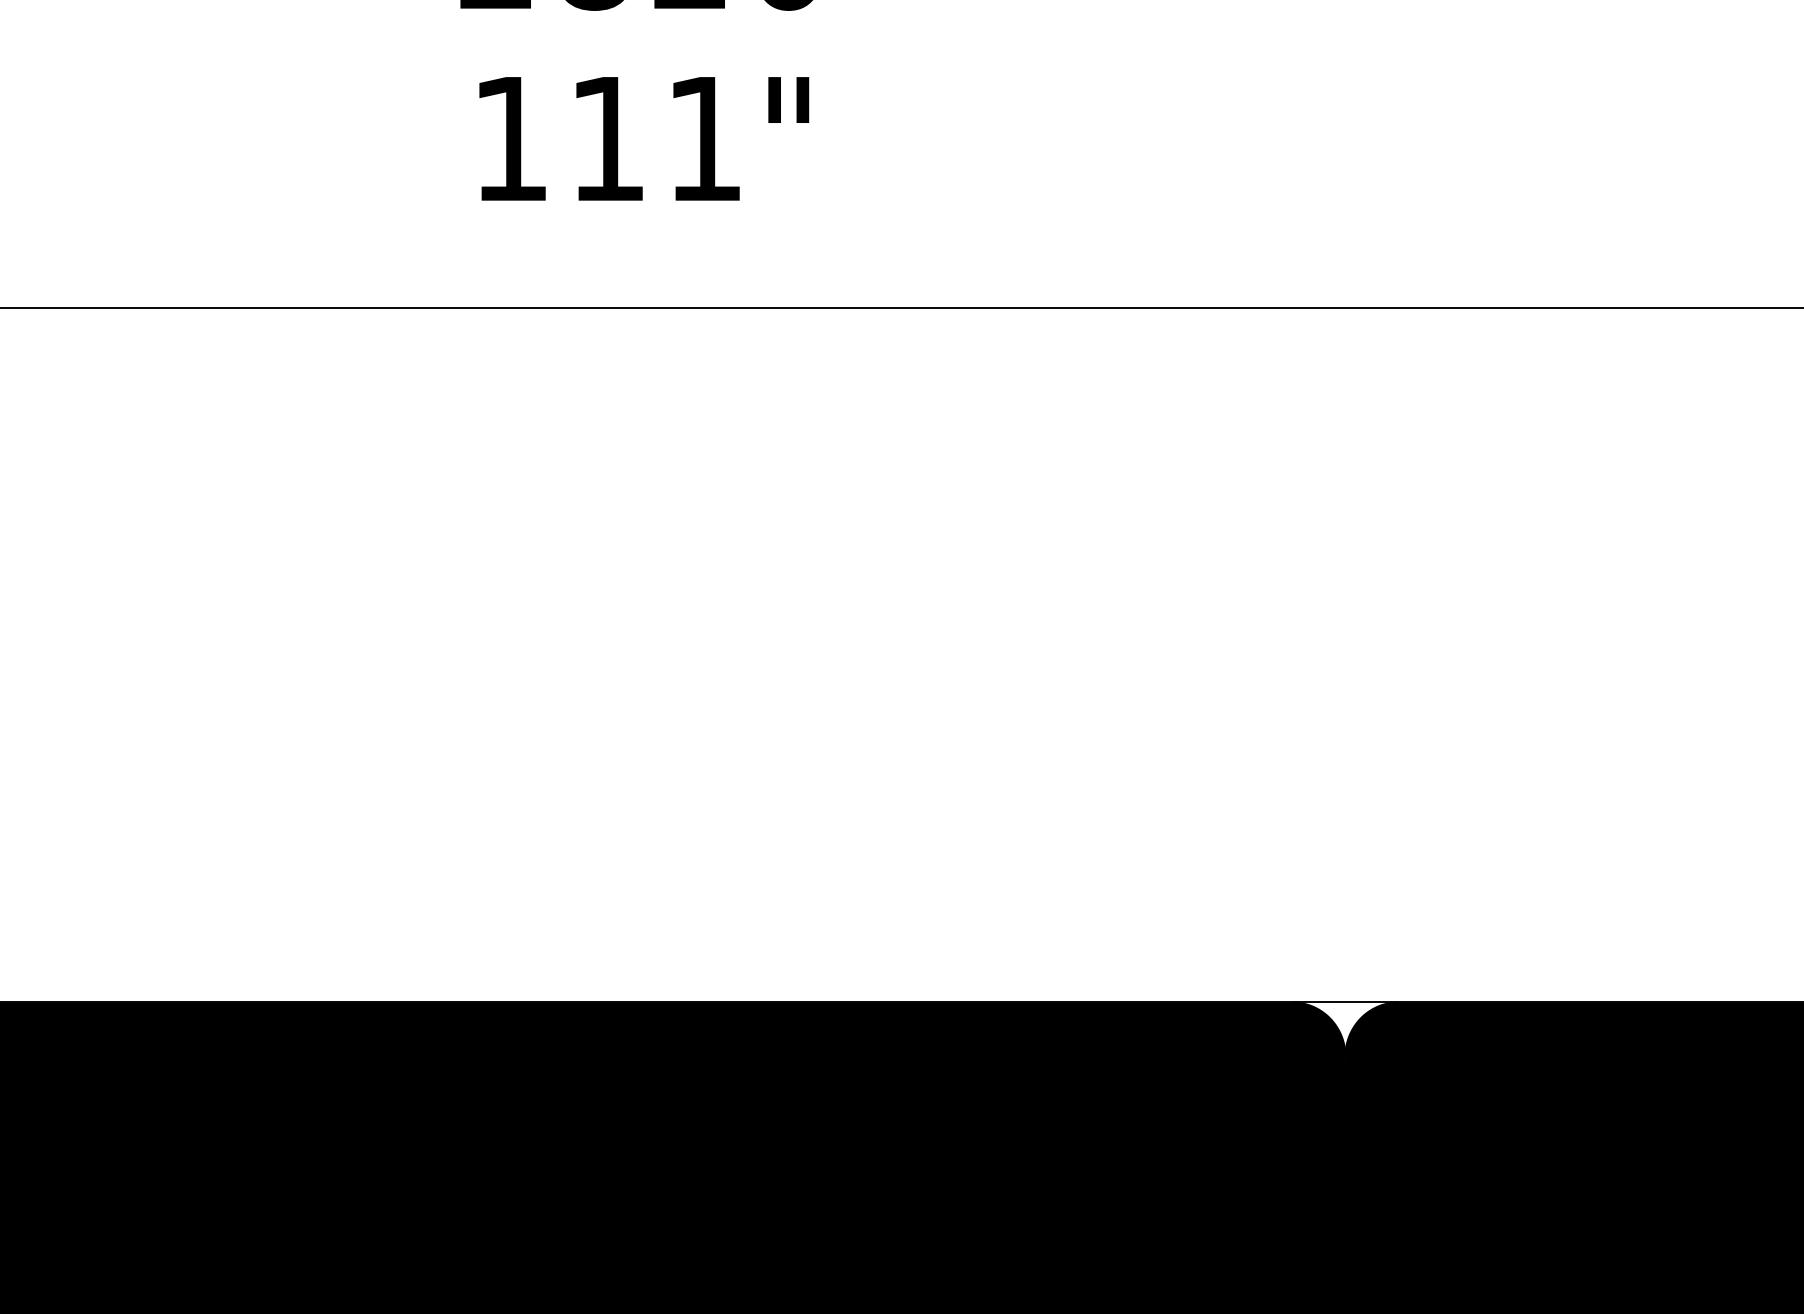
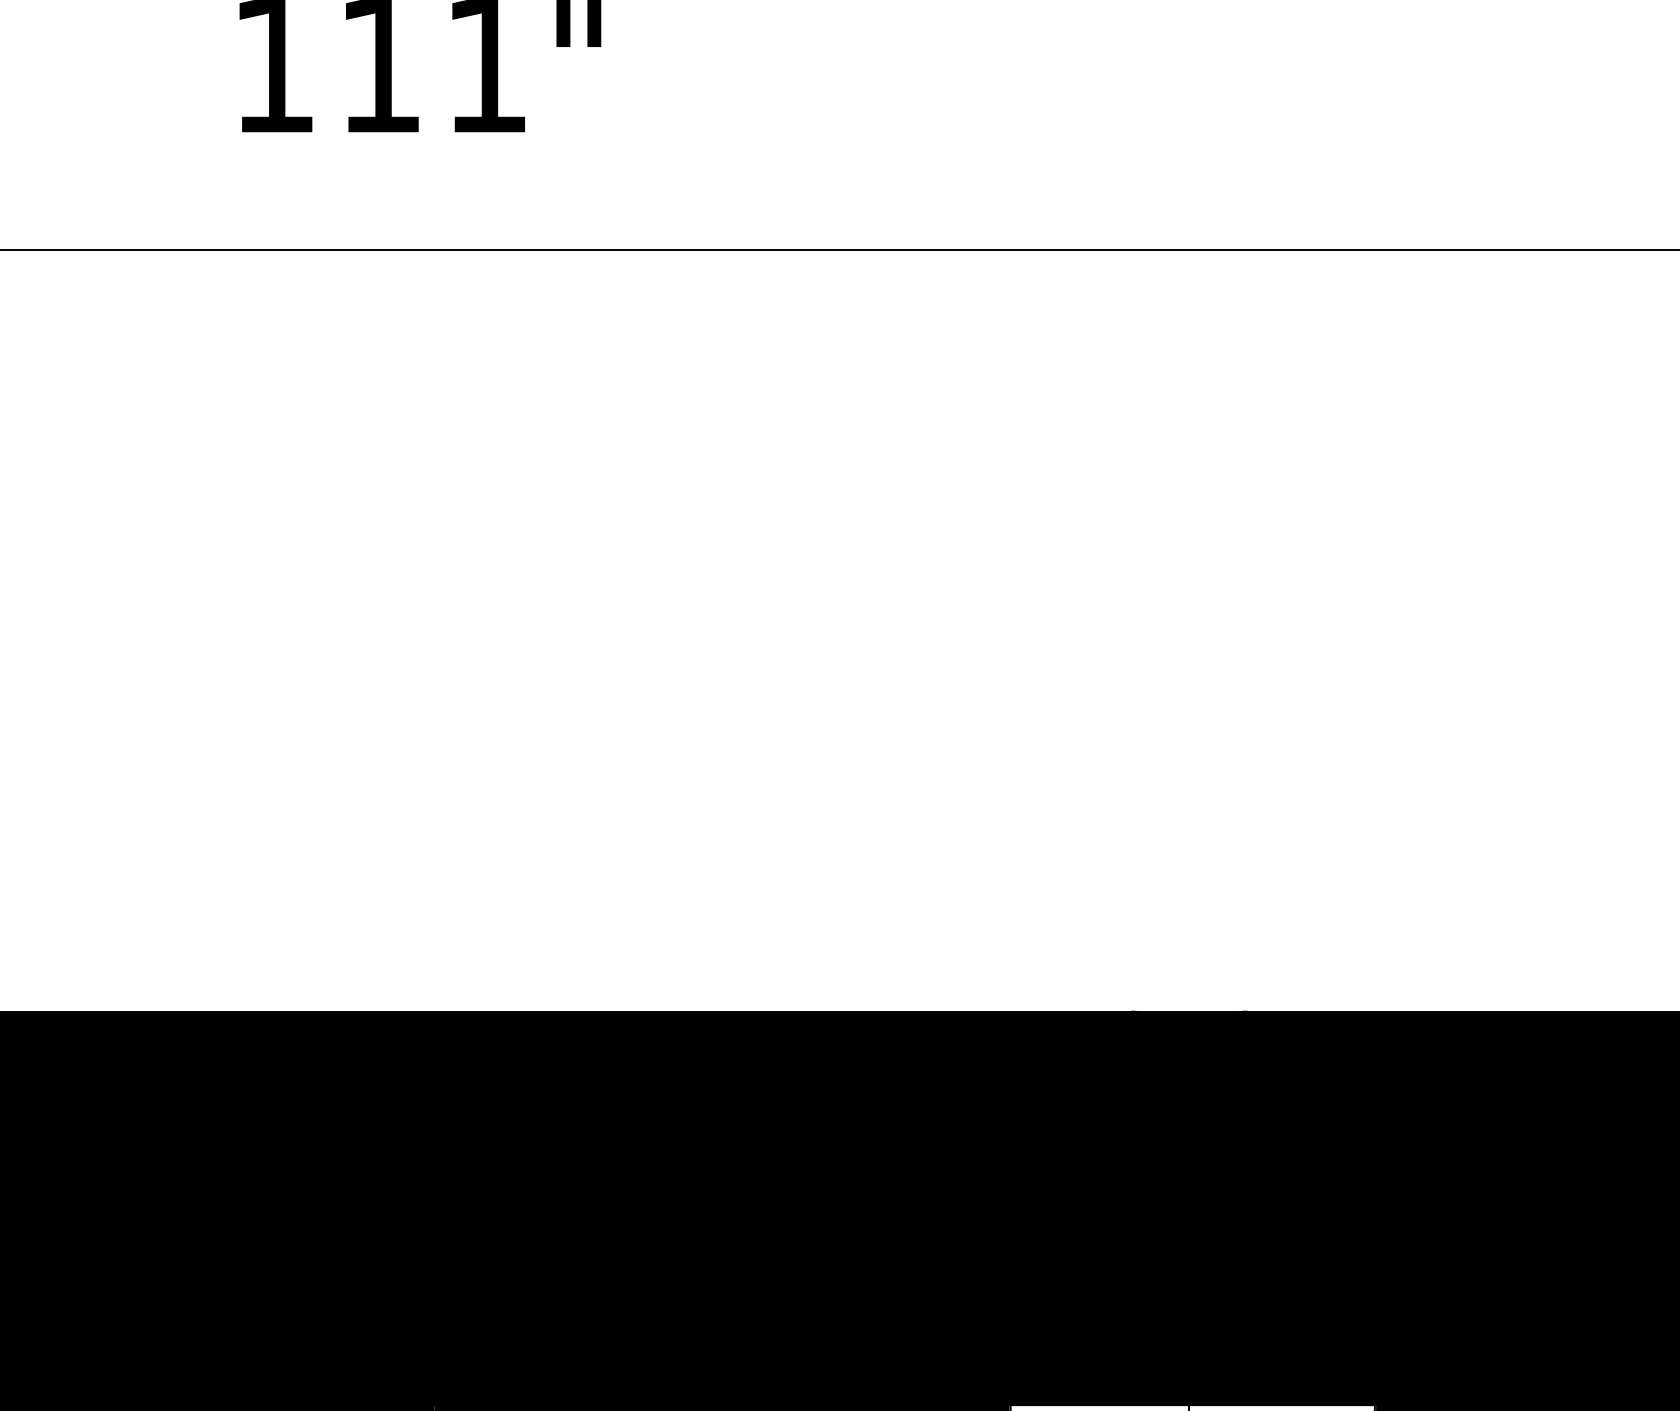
fill: (1344, 1029) -> (1188, 1041), added

